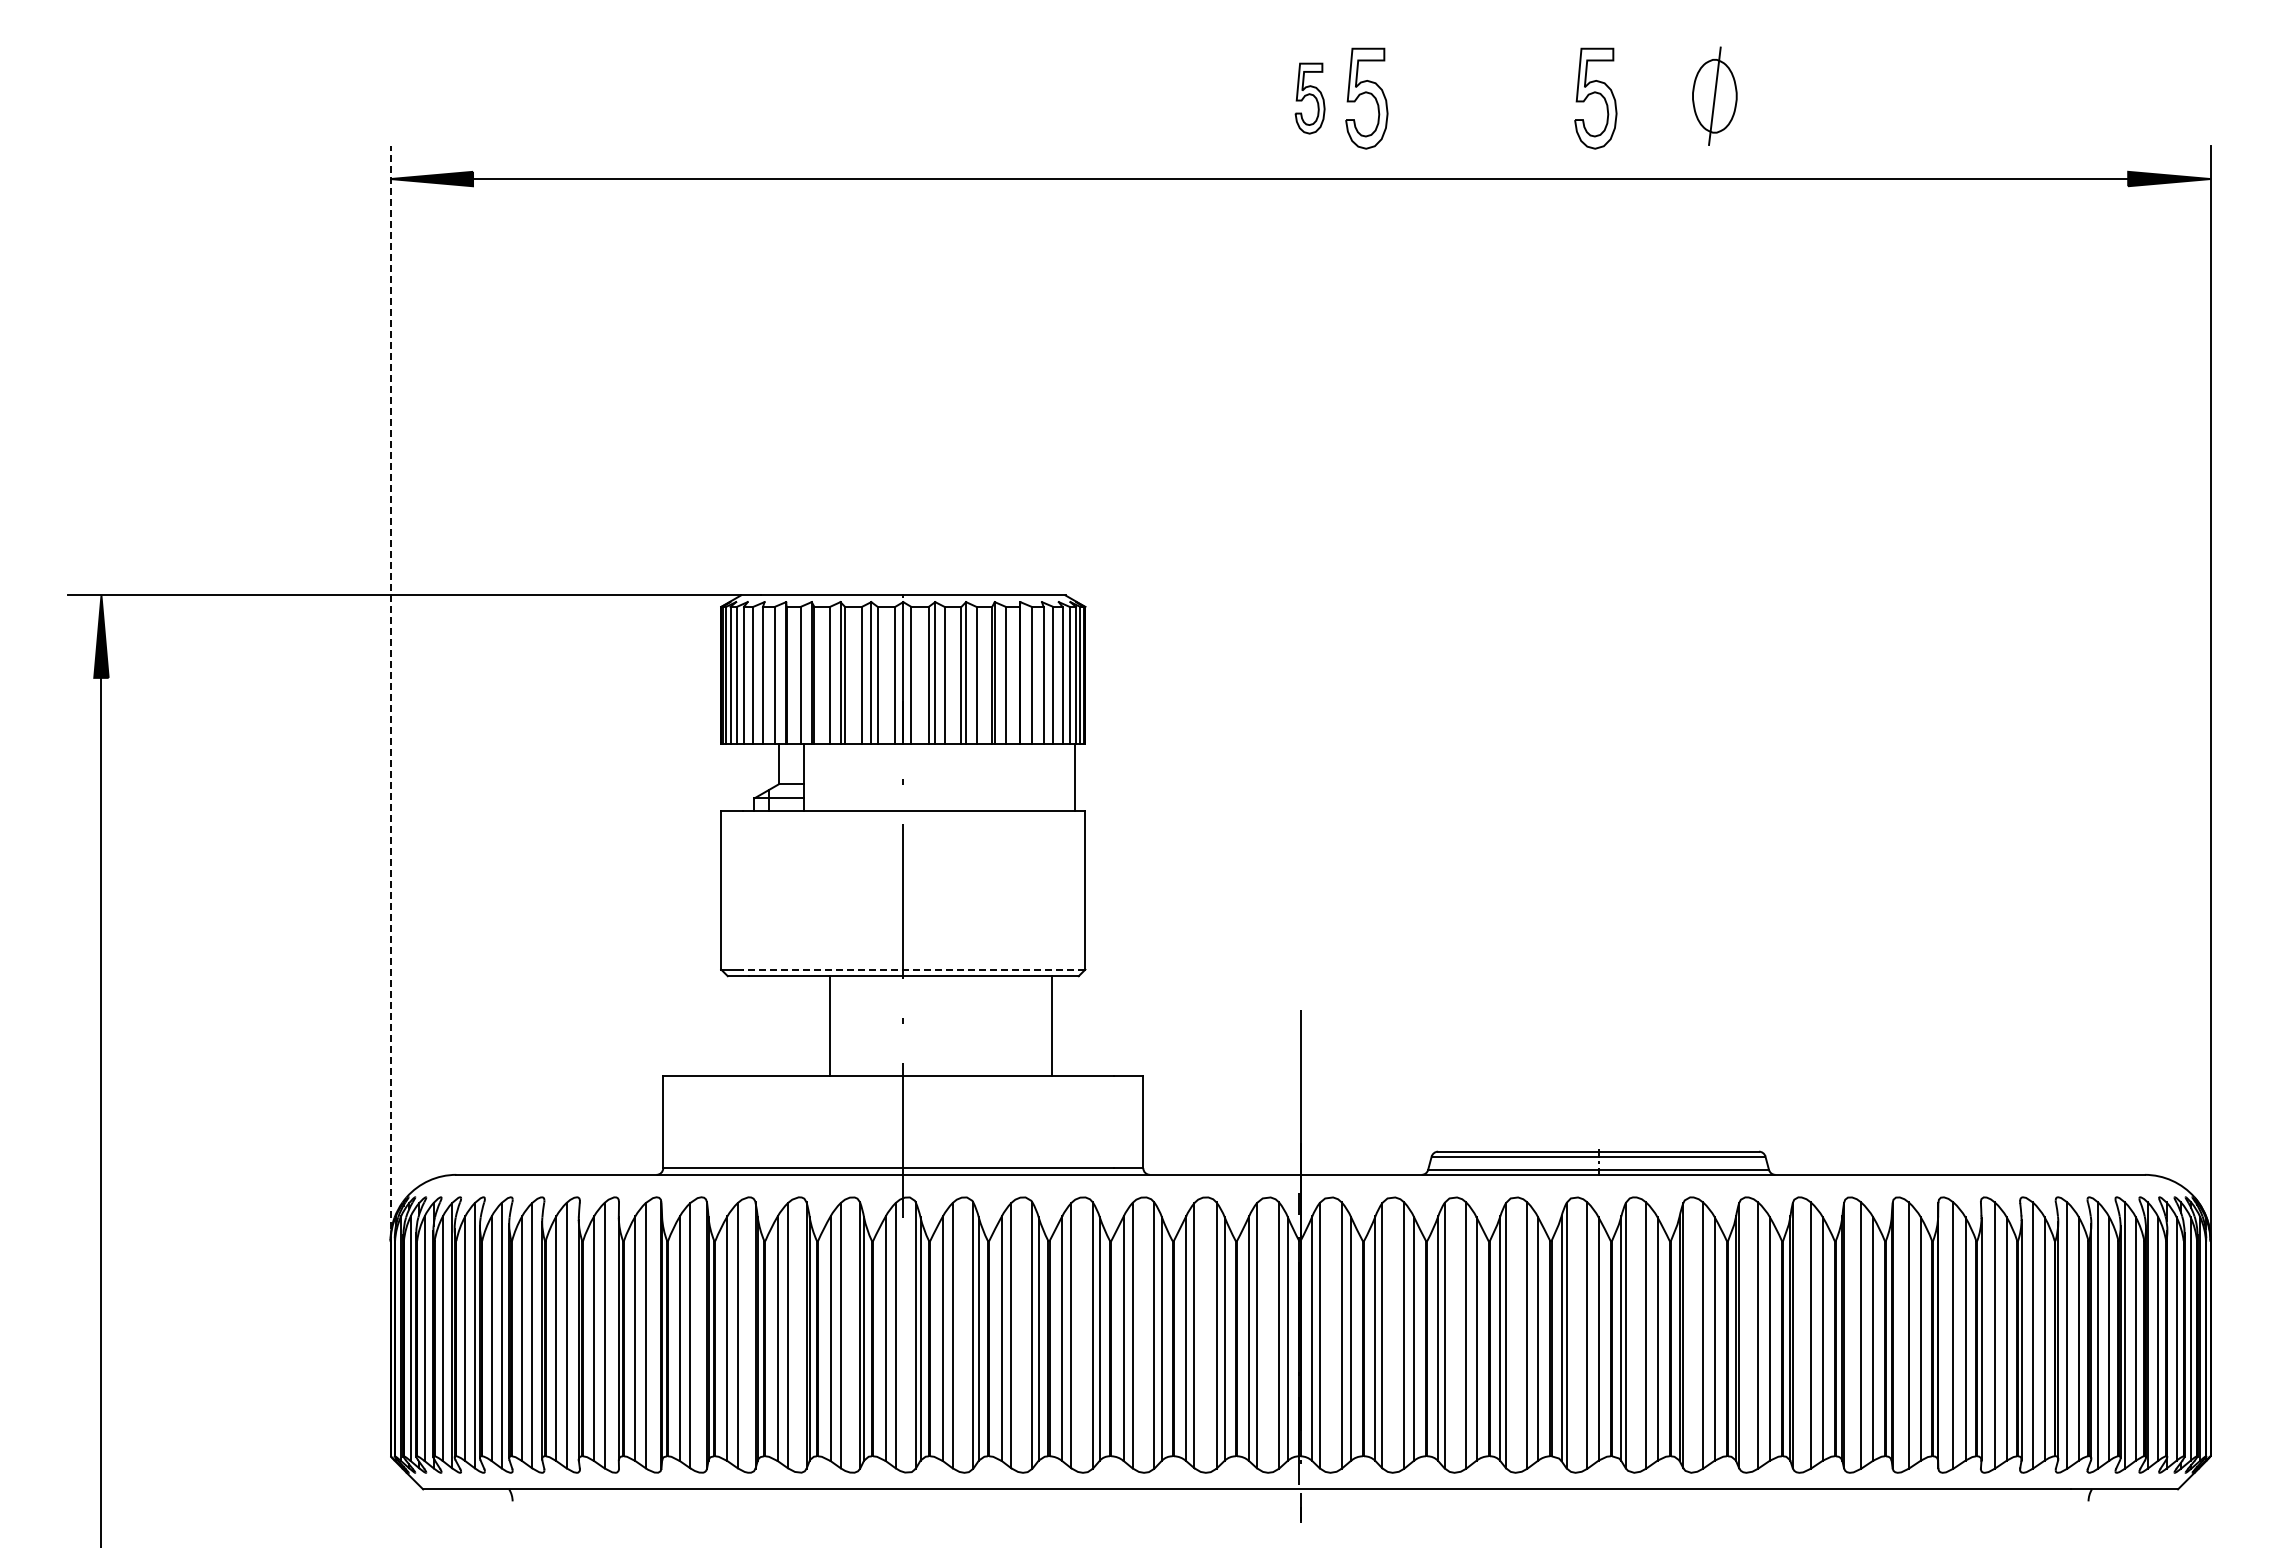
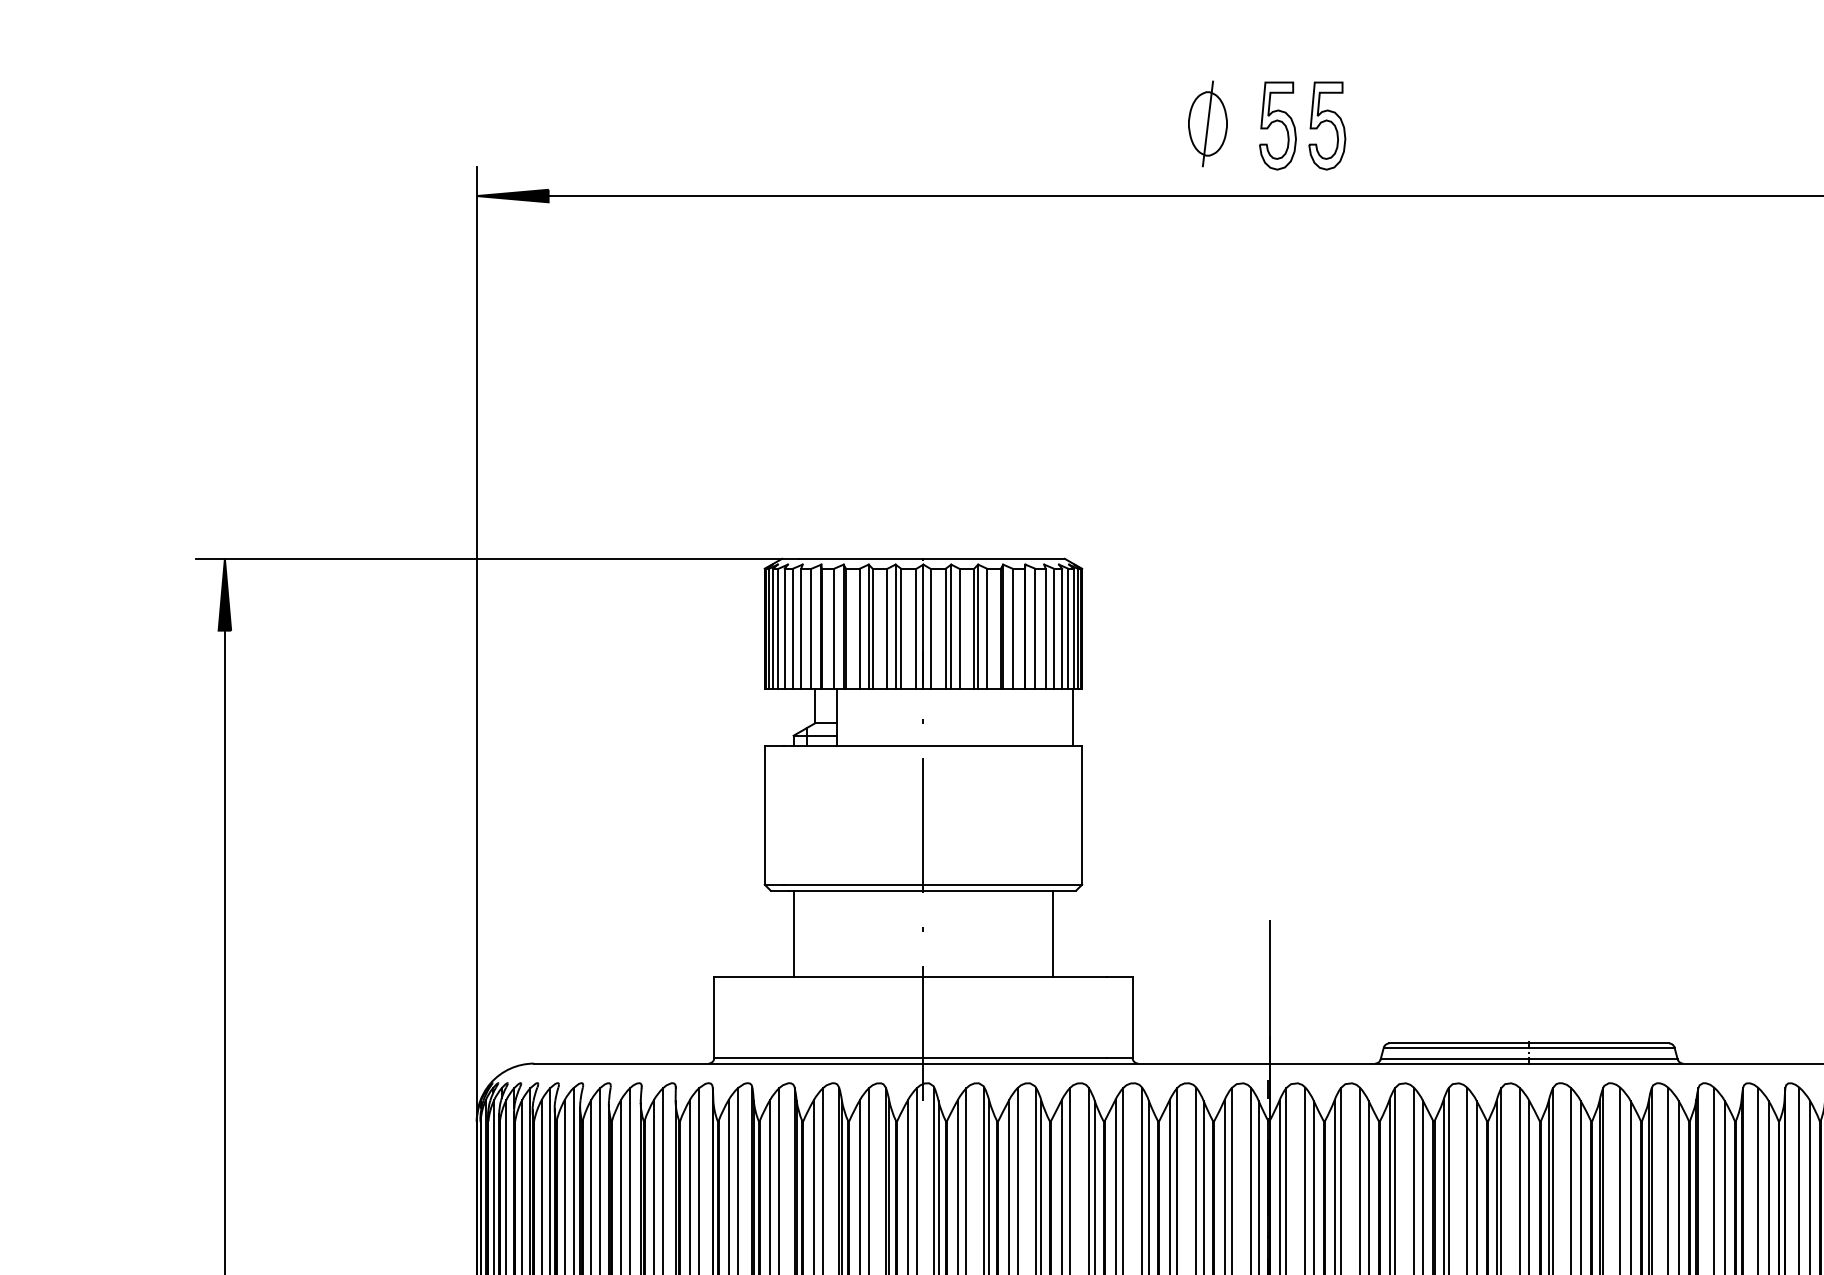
part: (1714, 95) -> (1207, 123), moved
part: (1309, 98) -> (1277, 125), size x1.43
part: (1595, 98) -> (1526, 125), removed
line: (390, 692) -> (476, 643), dashed -> solid
line: (914, 969) -> (933, 884), dashed -> solid
line: (830, 1025) -> (793, 933), moved

